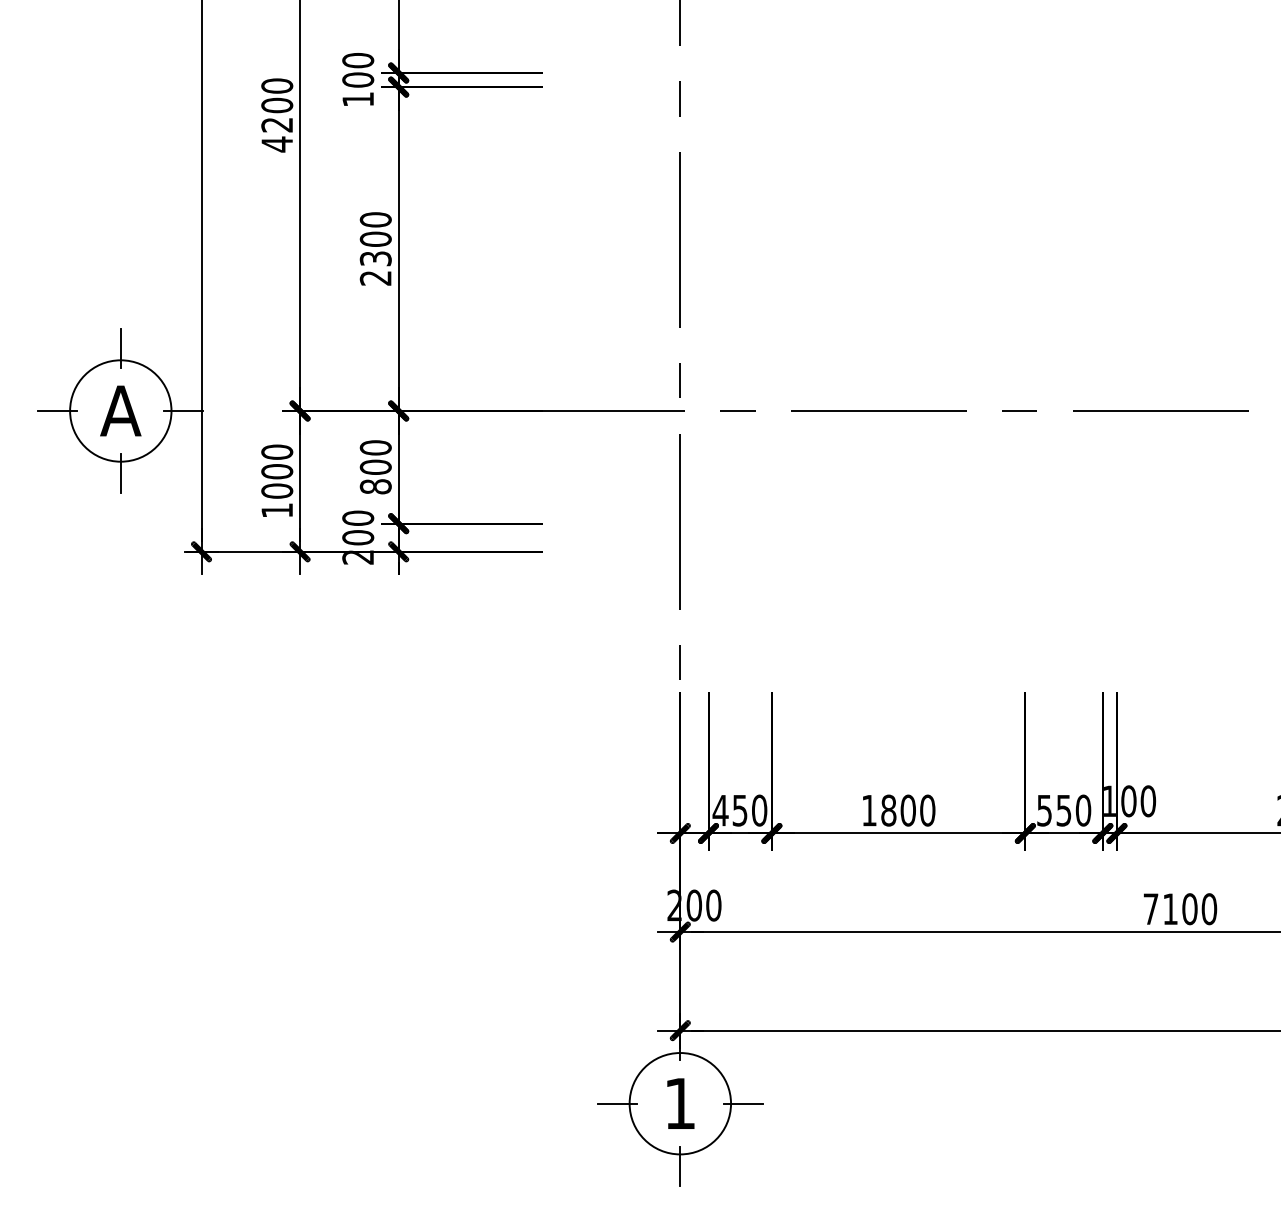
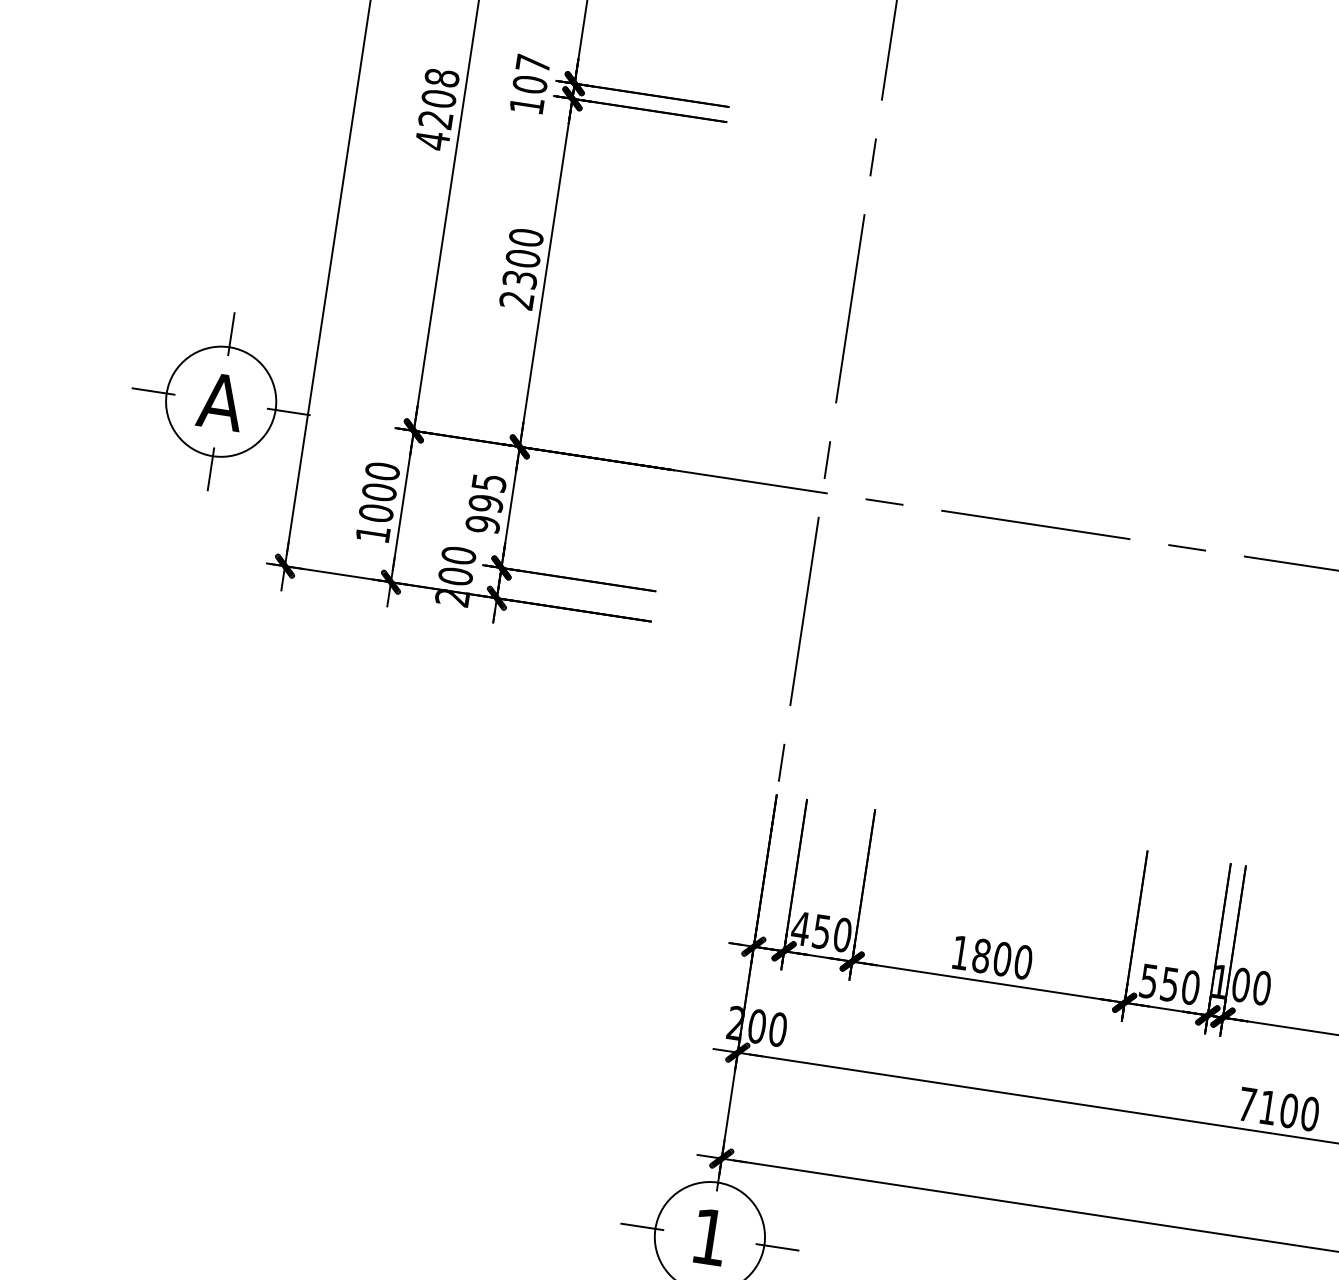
text: (358, 60) -> (533, 63), 100 -> 107
text: (277, 85) -> (442, 77), 4200 -> 4208
text: (375, 467) -> (485, 503), 800 -> 995

